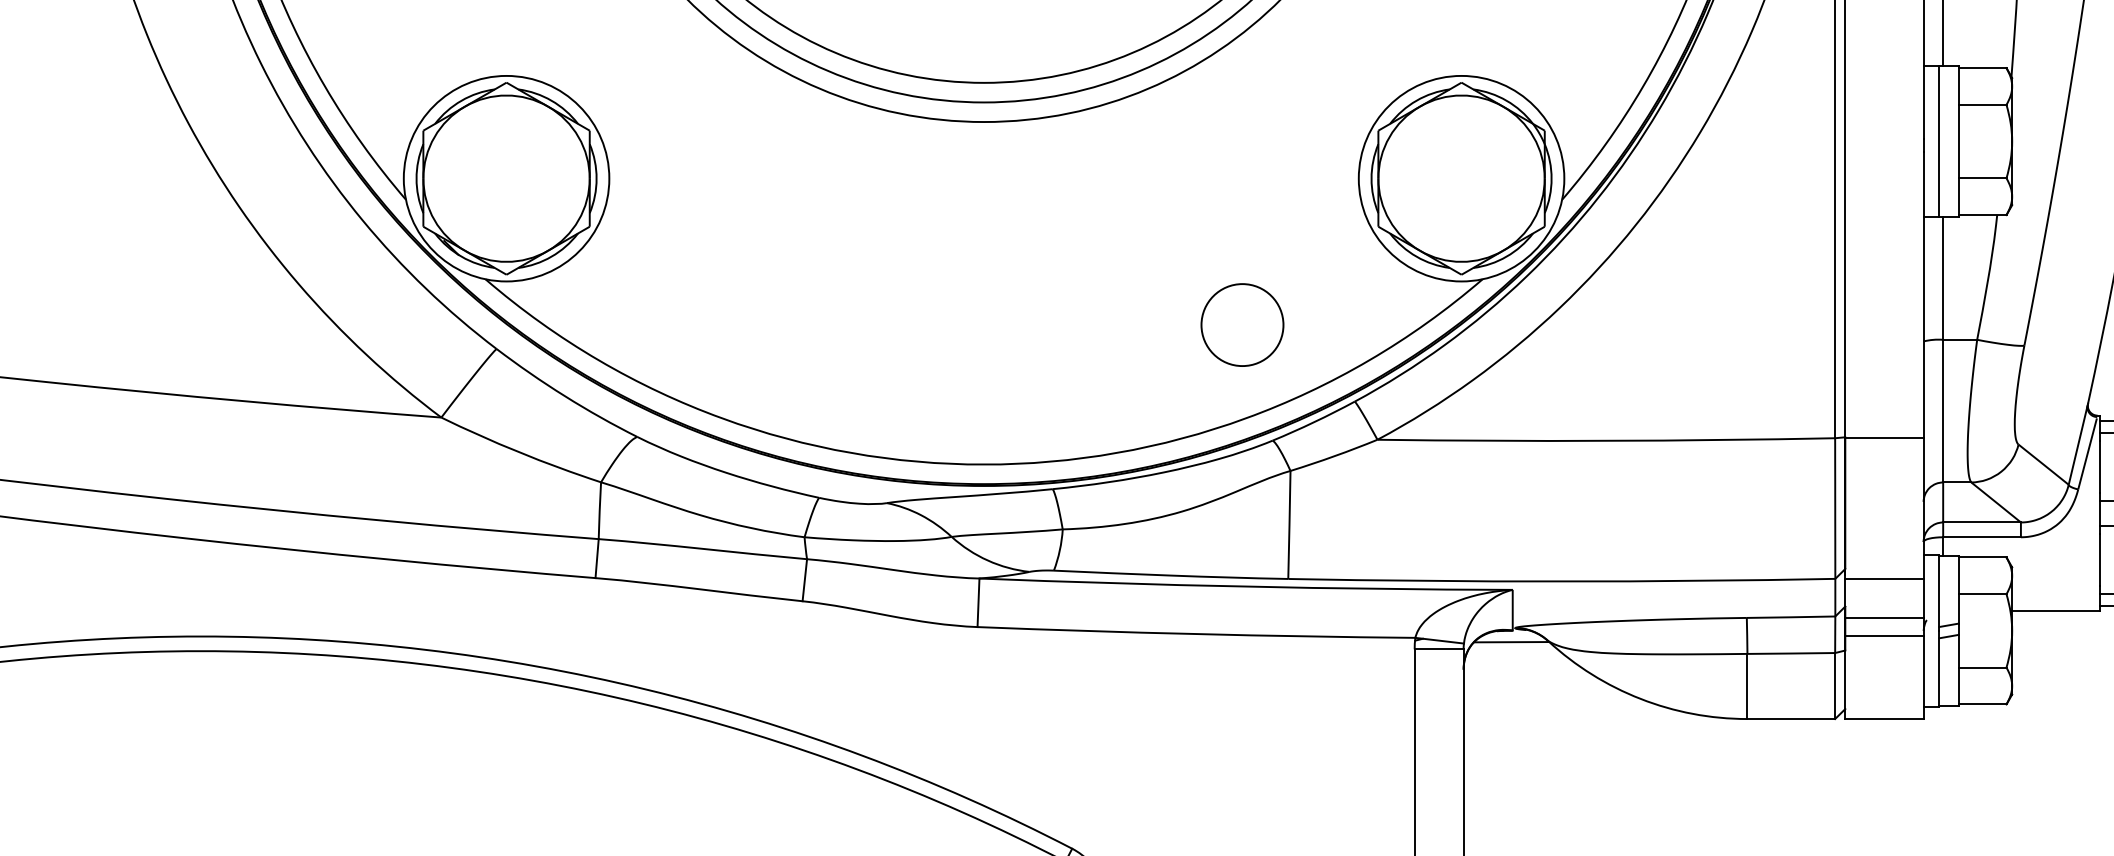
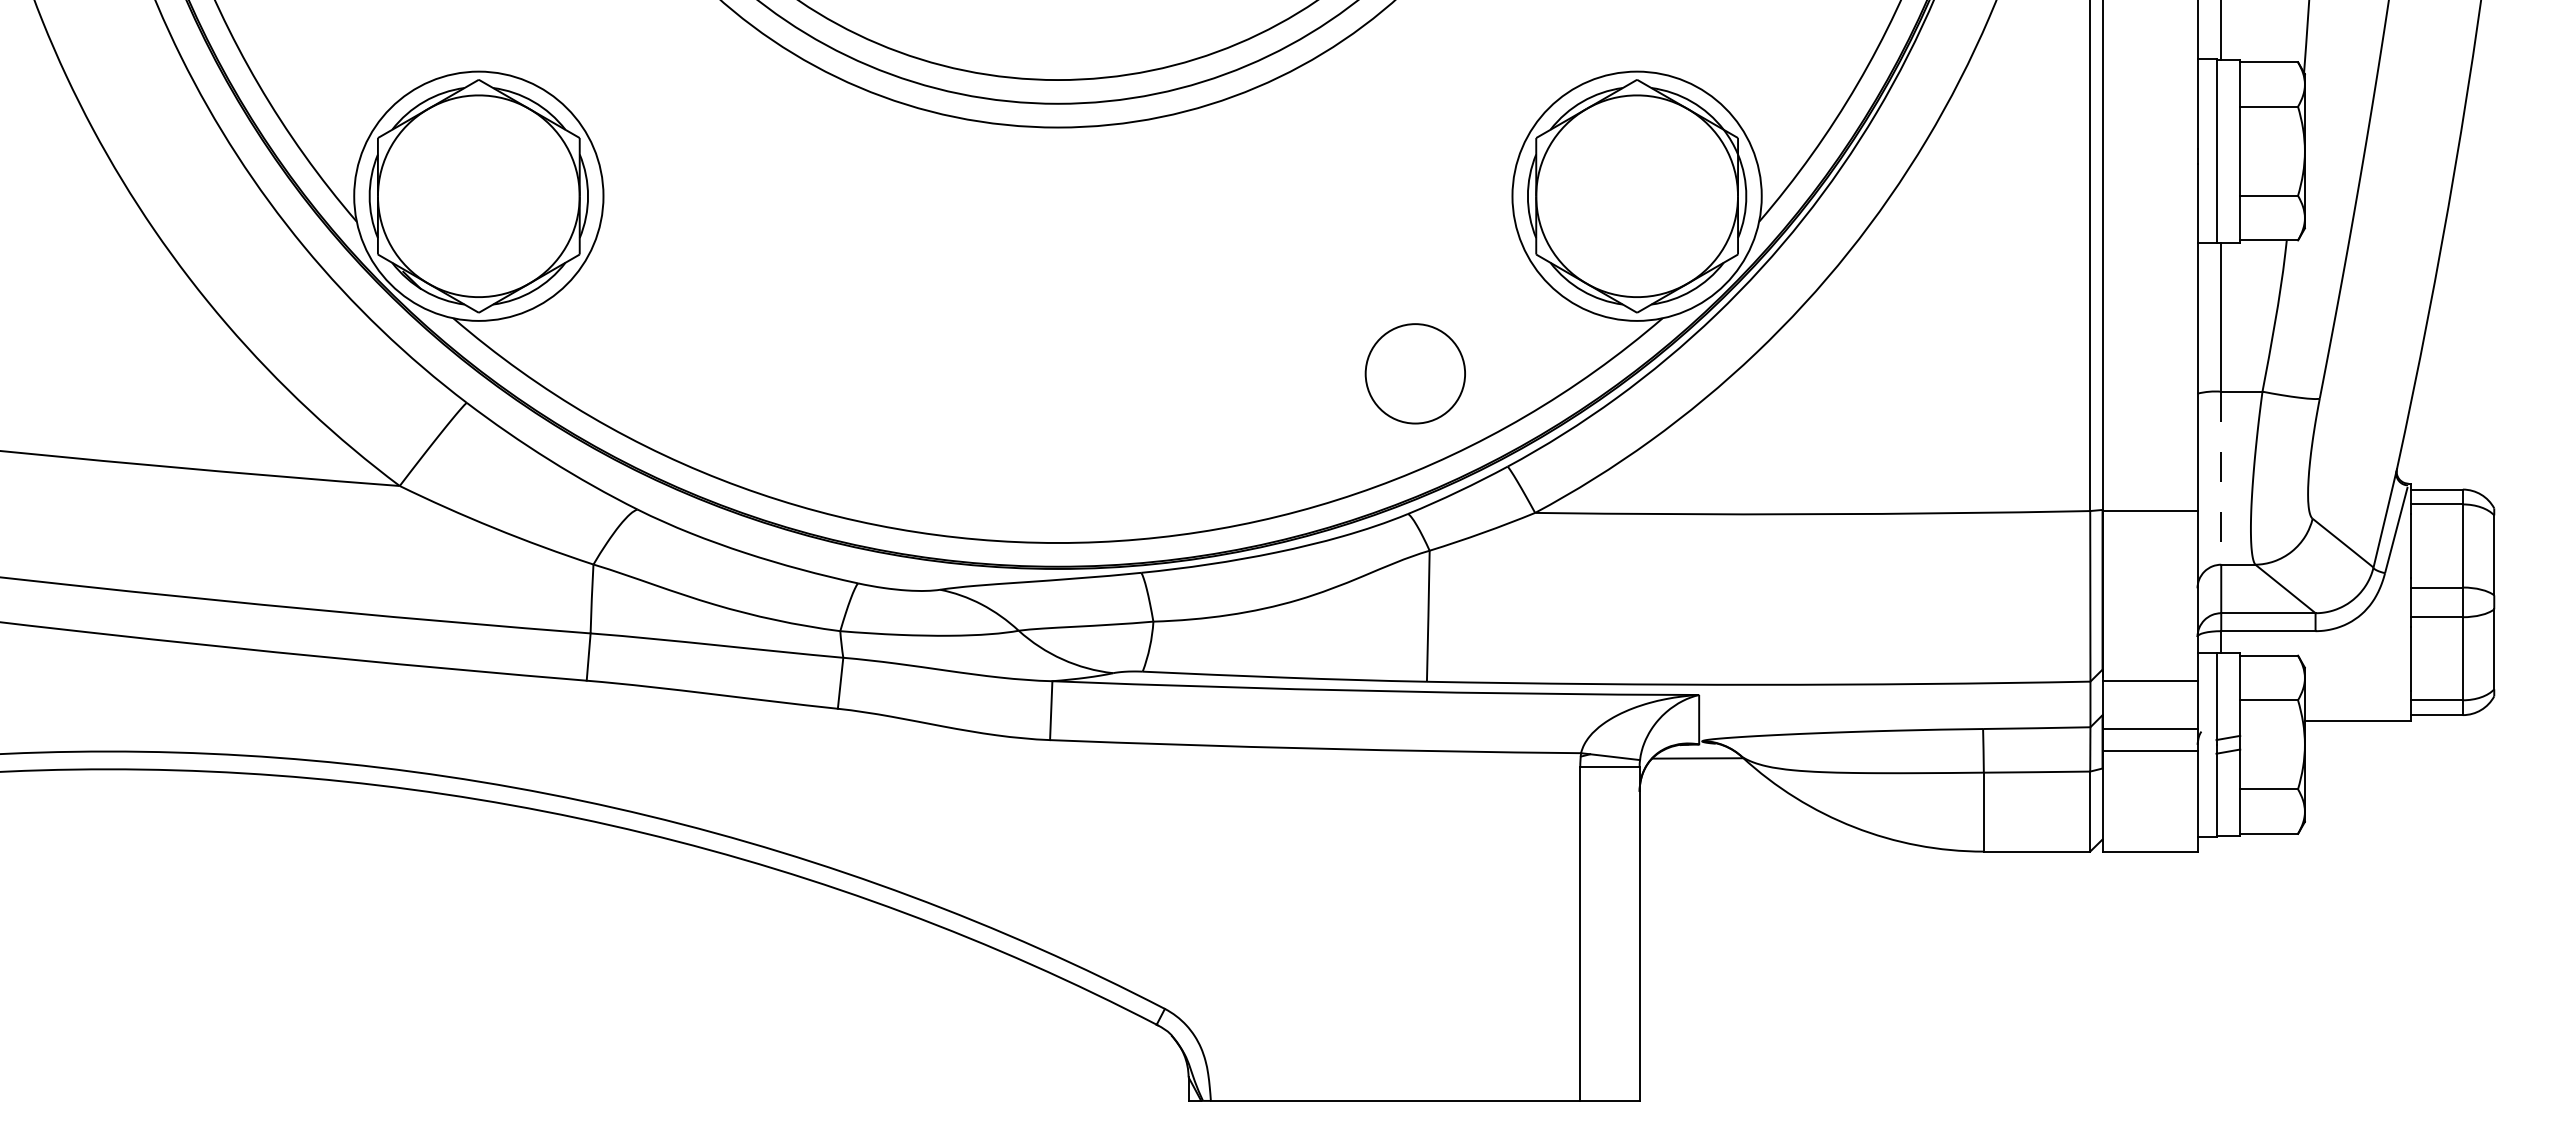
circle: (1241, 324) -> (1414, 373), moved
line: (1943, 411) -> (2221, 478), solid -> dashed

